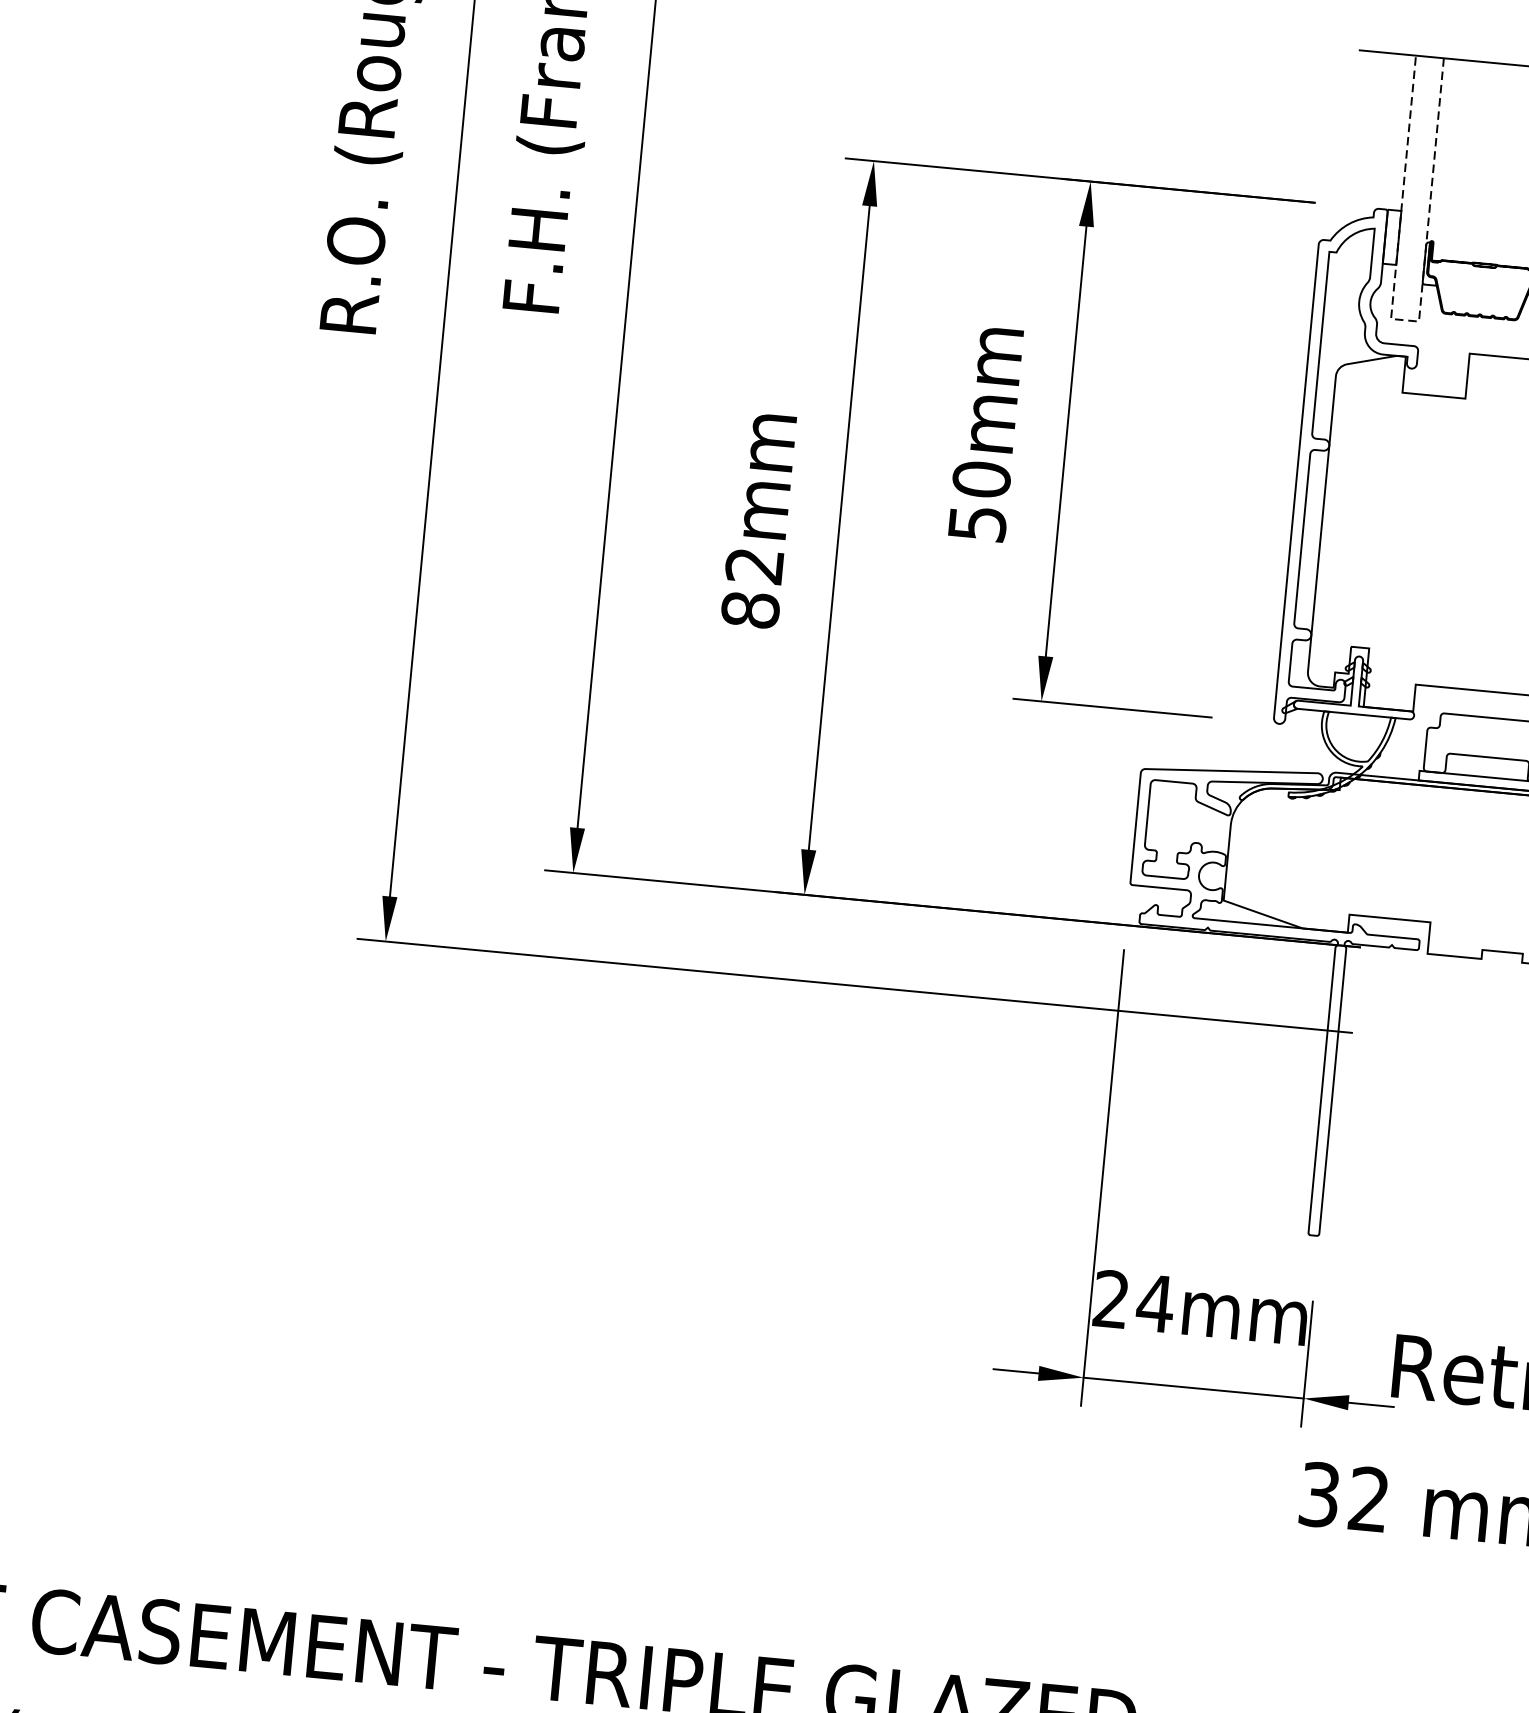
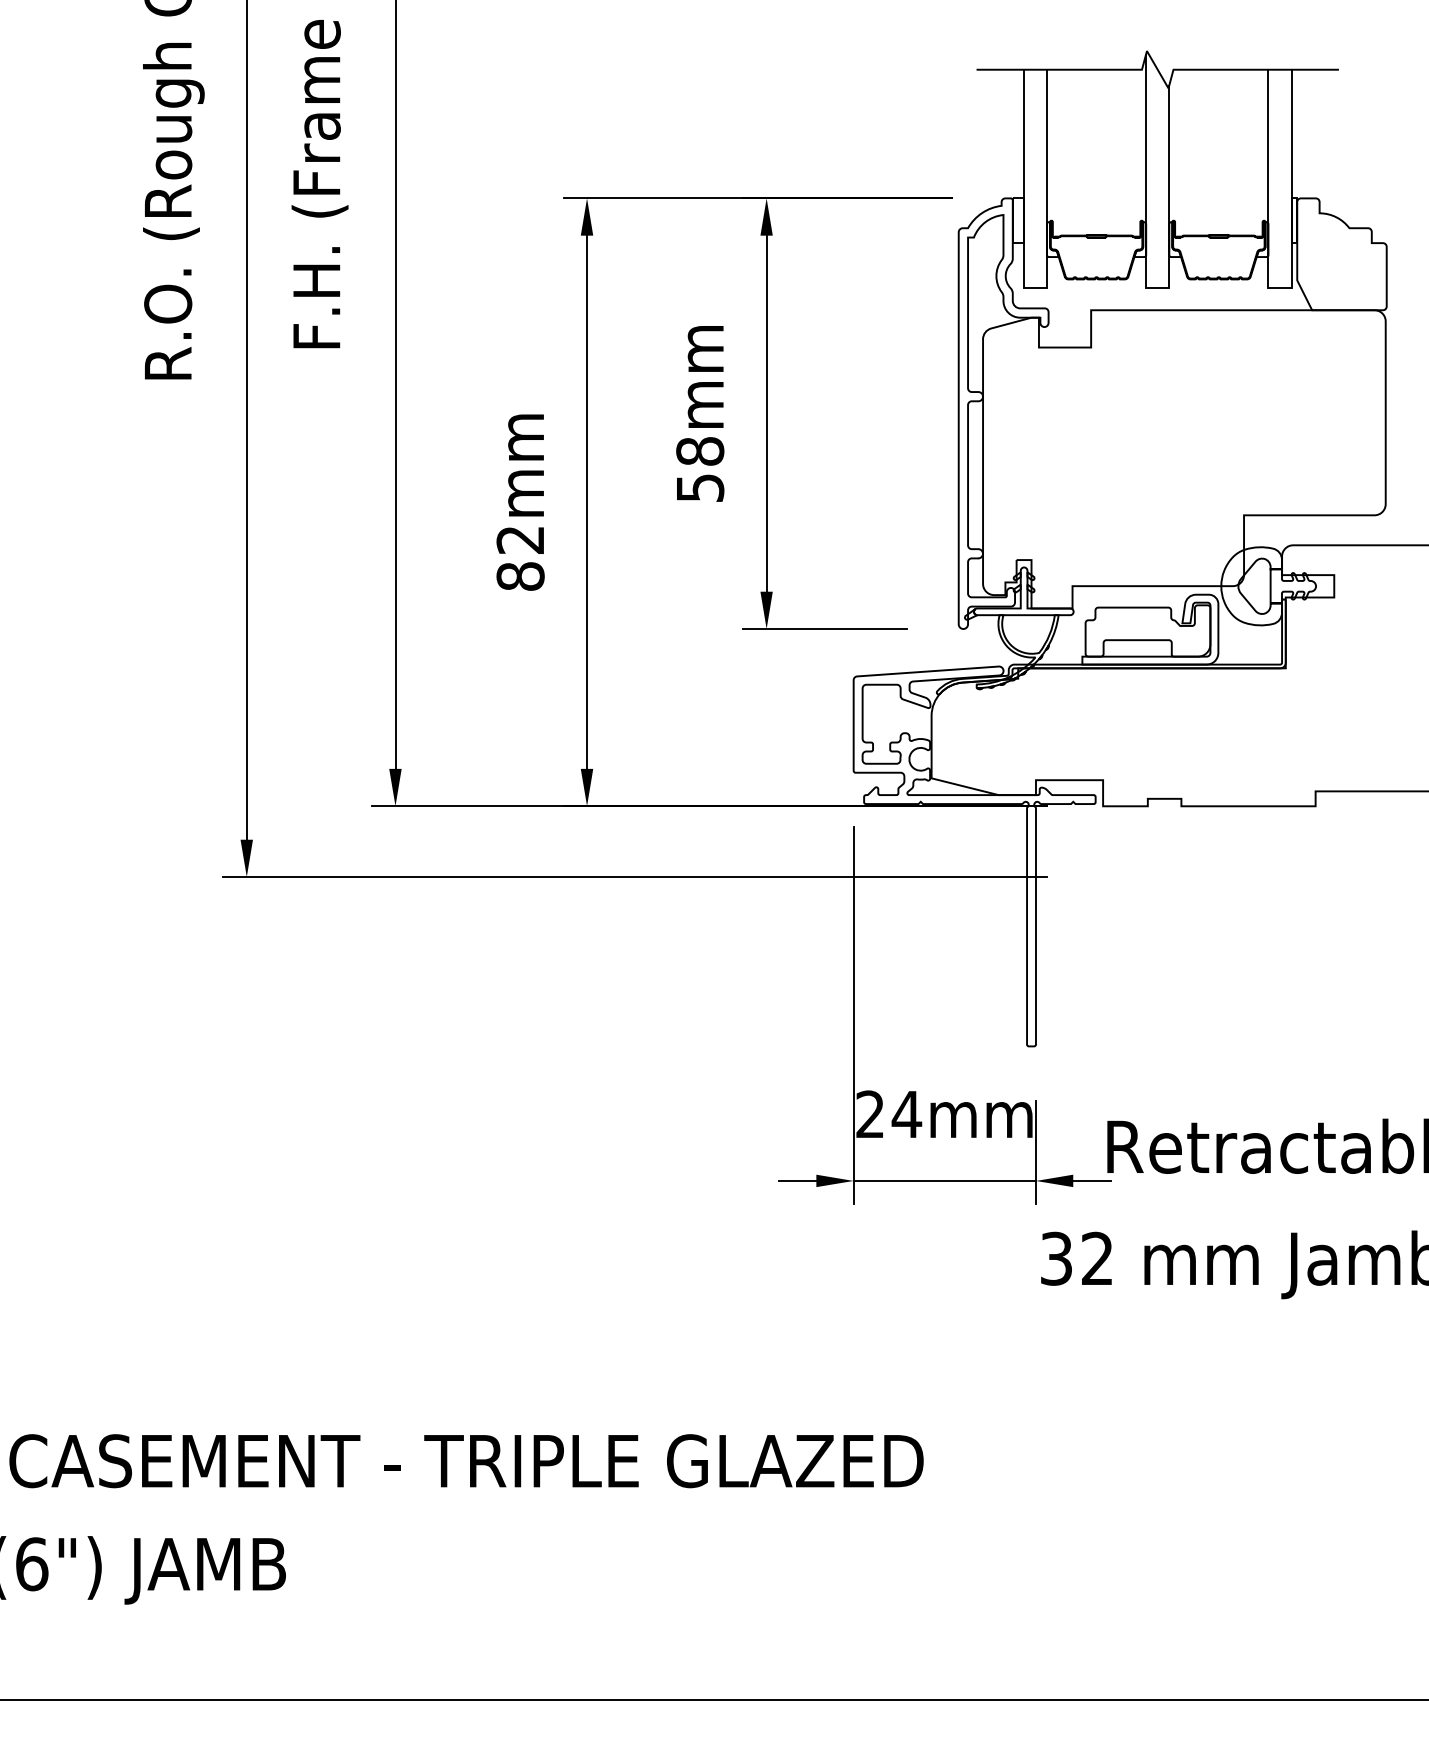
line: (1405, 319) -> (1035, 287), dashed -> solid
text: (981, 479) -> (700, 451), 50mm -> 58mm

